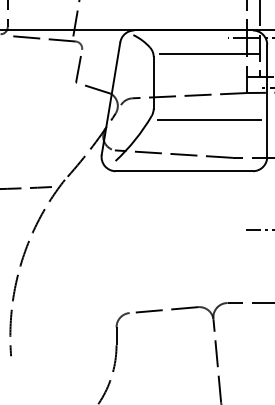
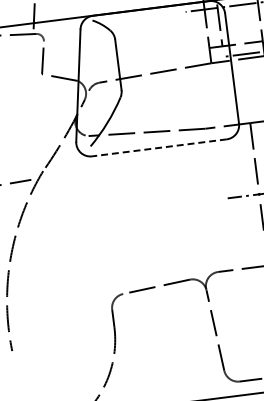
line: (209, 53) -> (169, 29), removed
line: (209, 119) -> (177, 93), removed
line: (184, 171) -> (159, 148), solid -> dashed

